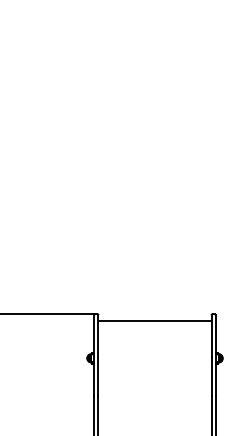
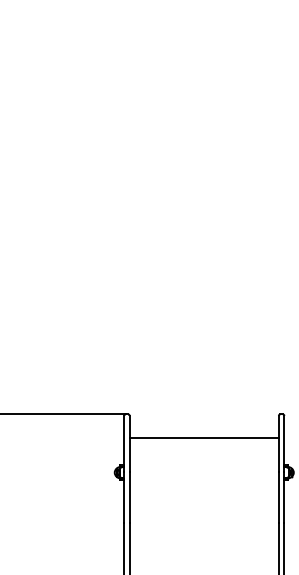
line: (154, 321) -> (203, 438), moved

